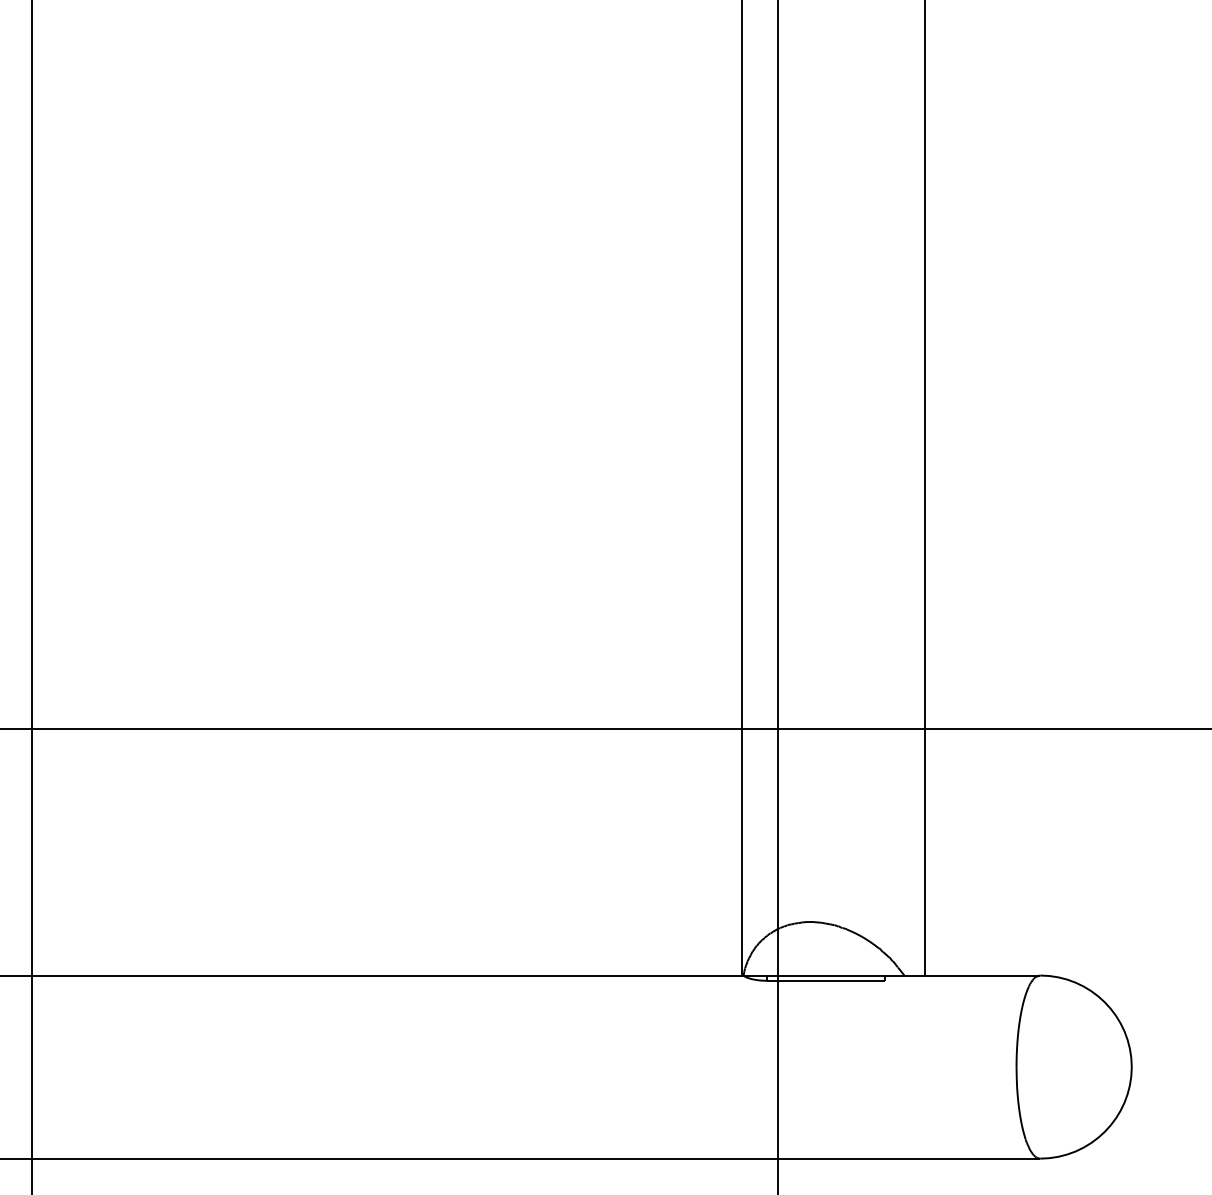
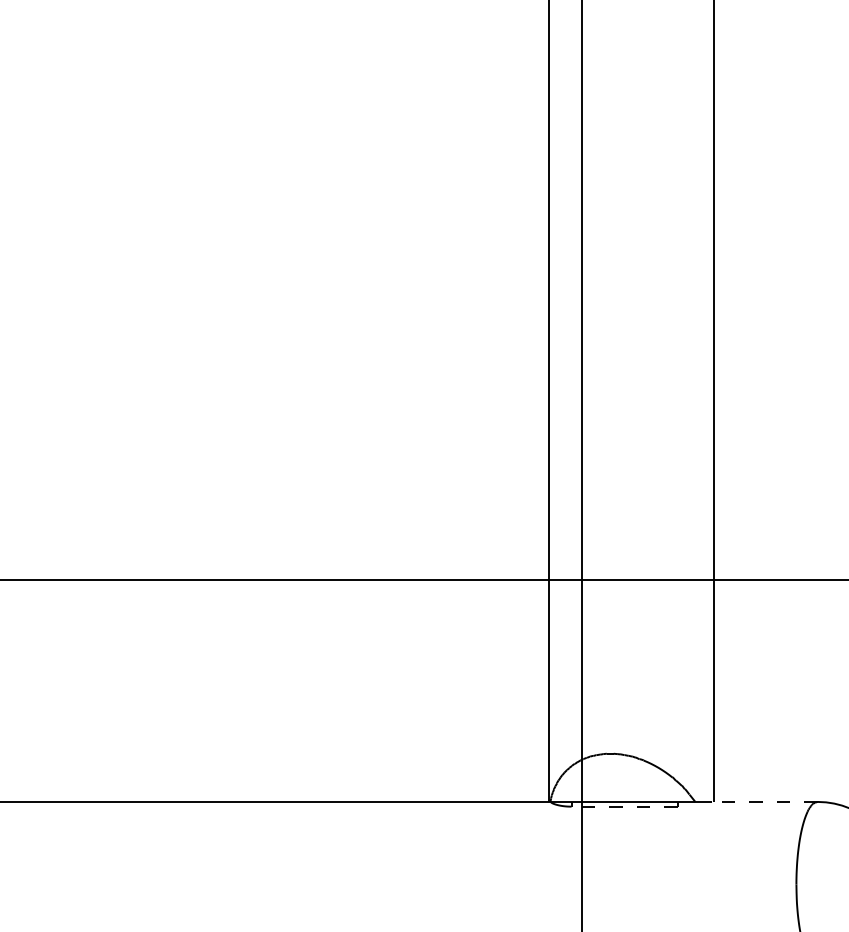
line: (981, 975) -> (764, 801), solid -> dashed
line: (825, 980) -> (624, 806), solid -> dashed

